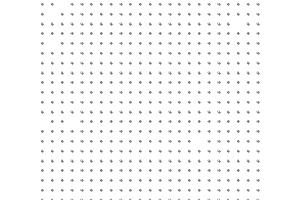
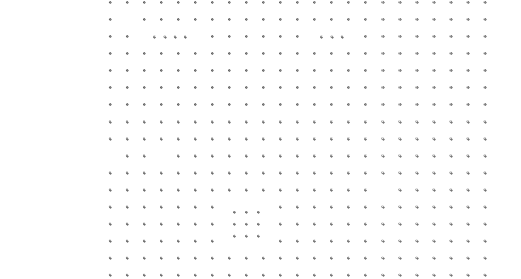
part: (76, 53) -> (169, 37), size x0.6
part: (169, 53) -> (331, 37), size x0.6
part: (120, 160) -> (245, 223), size x0.7

